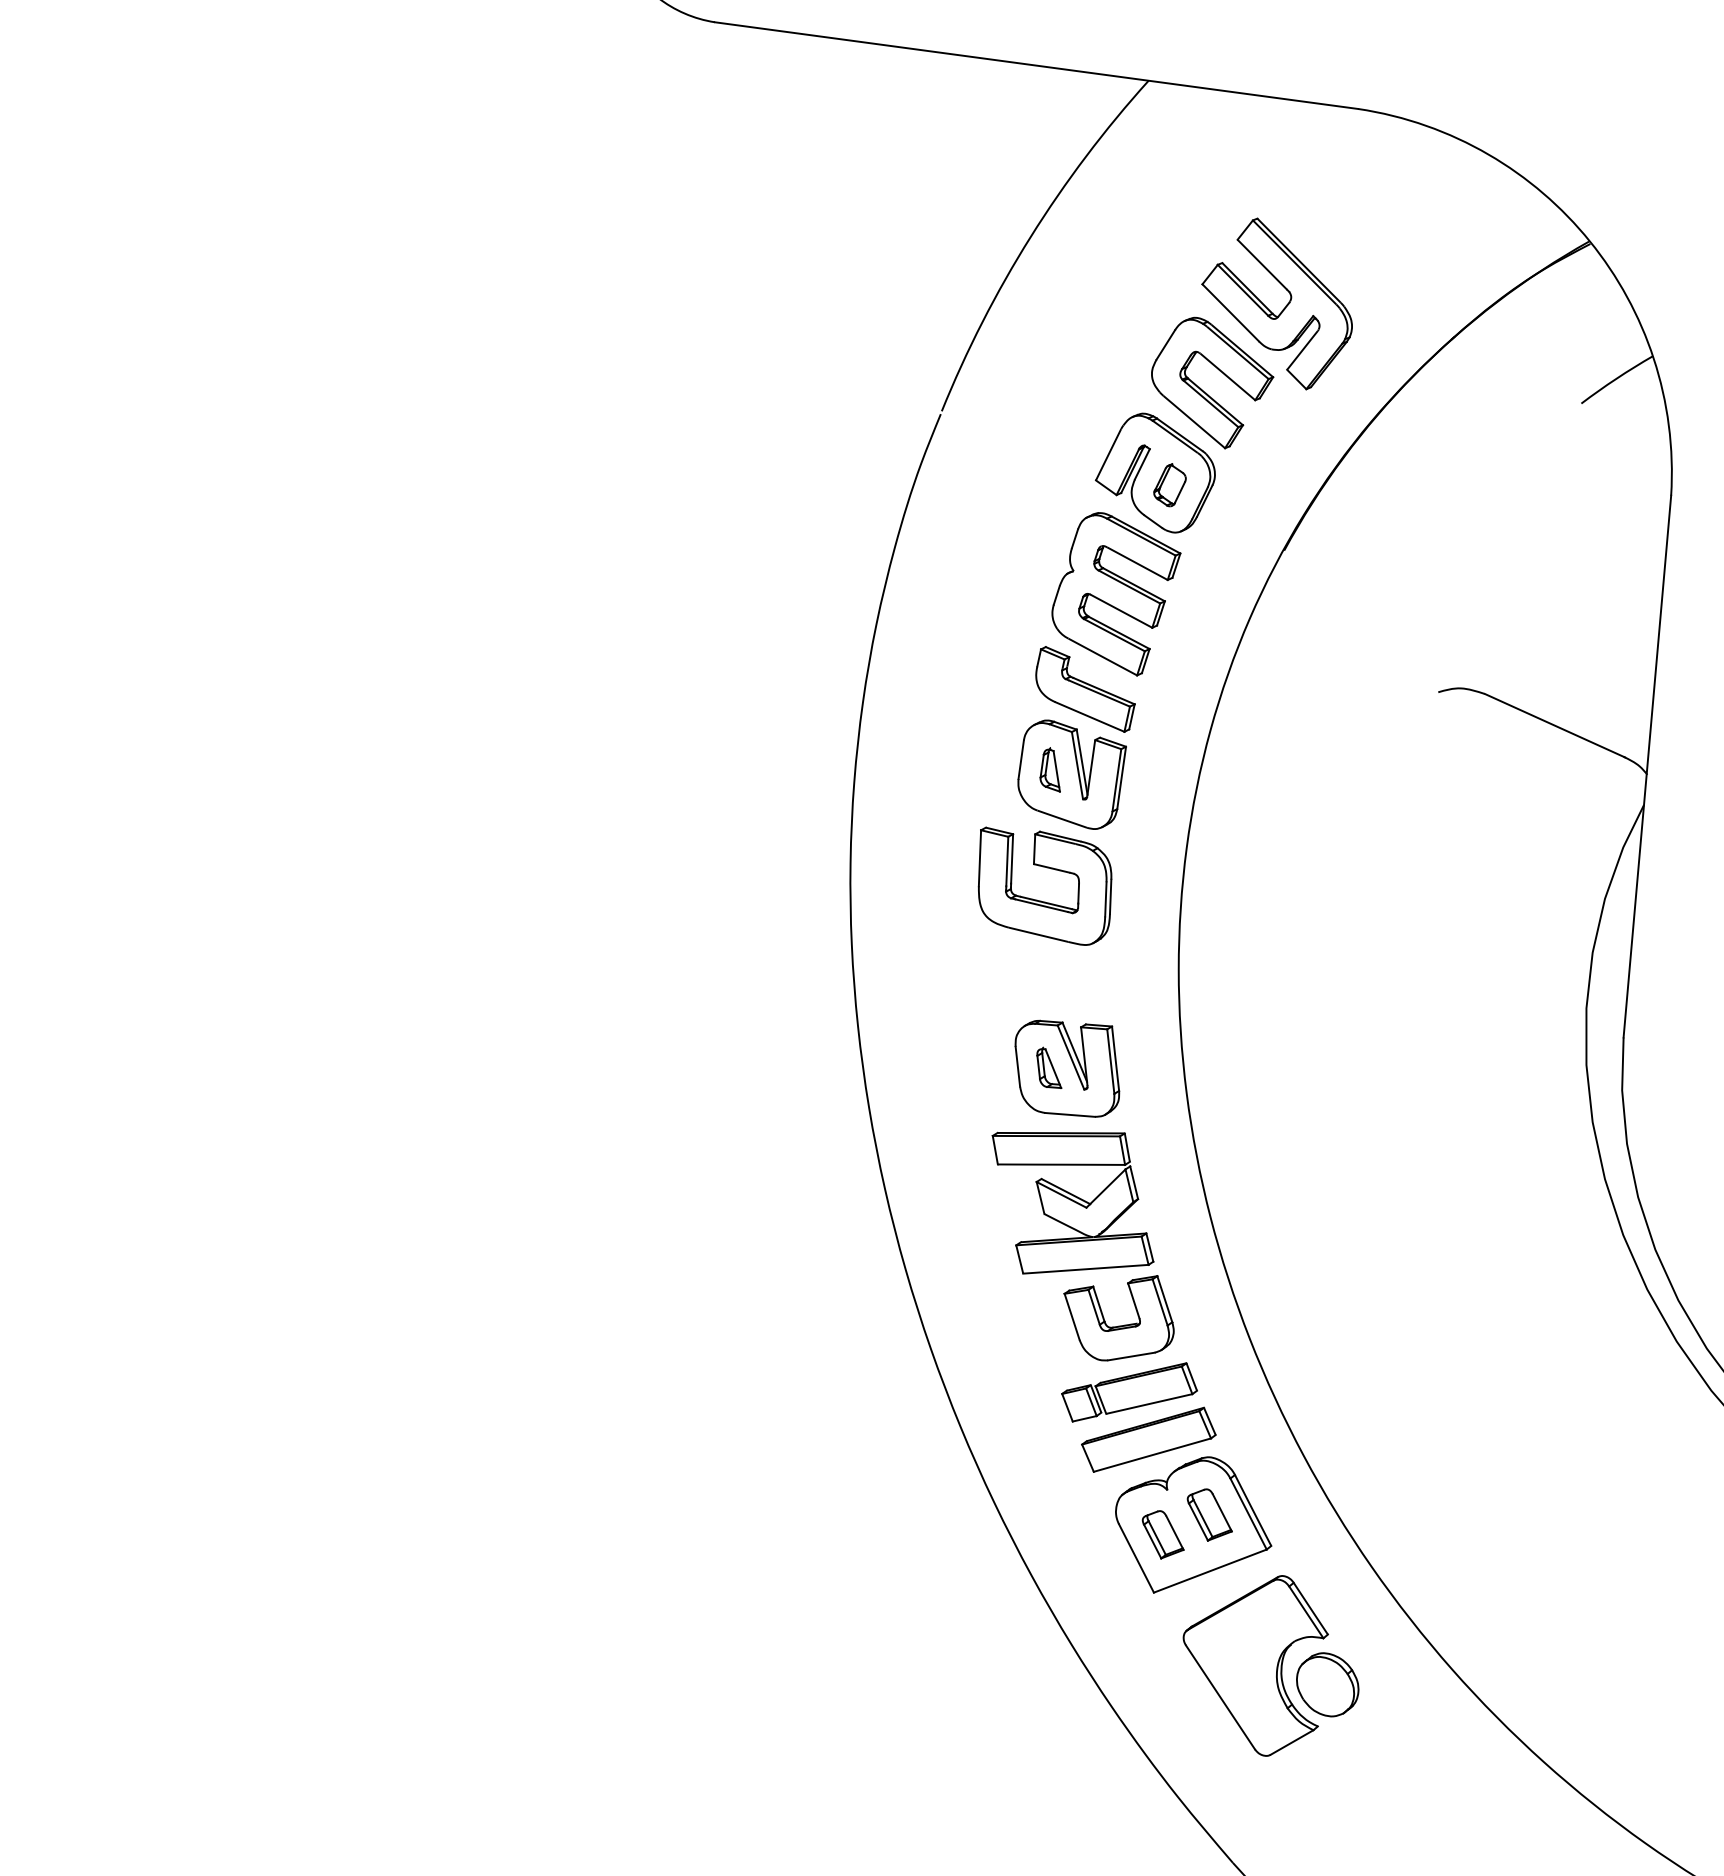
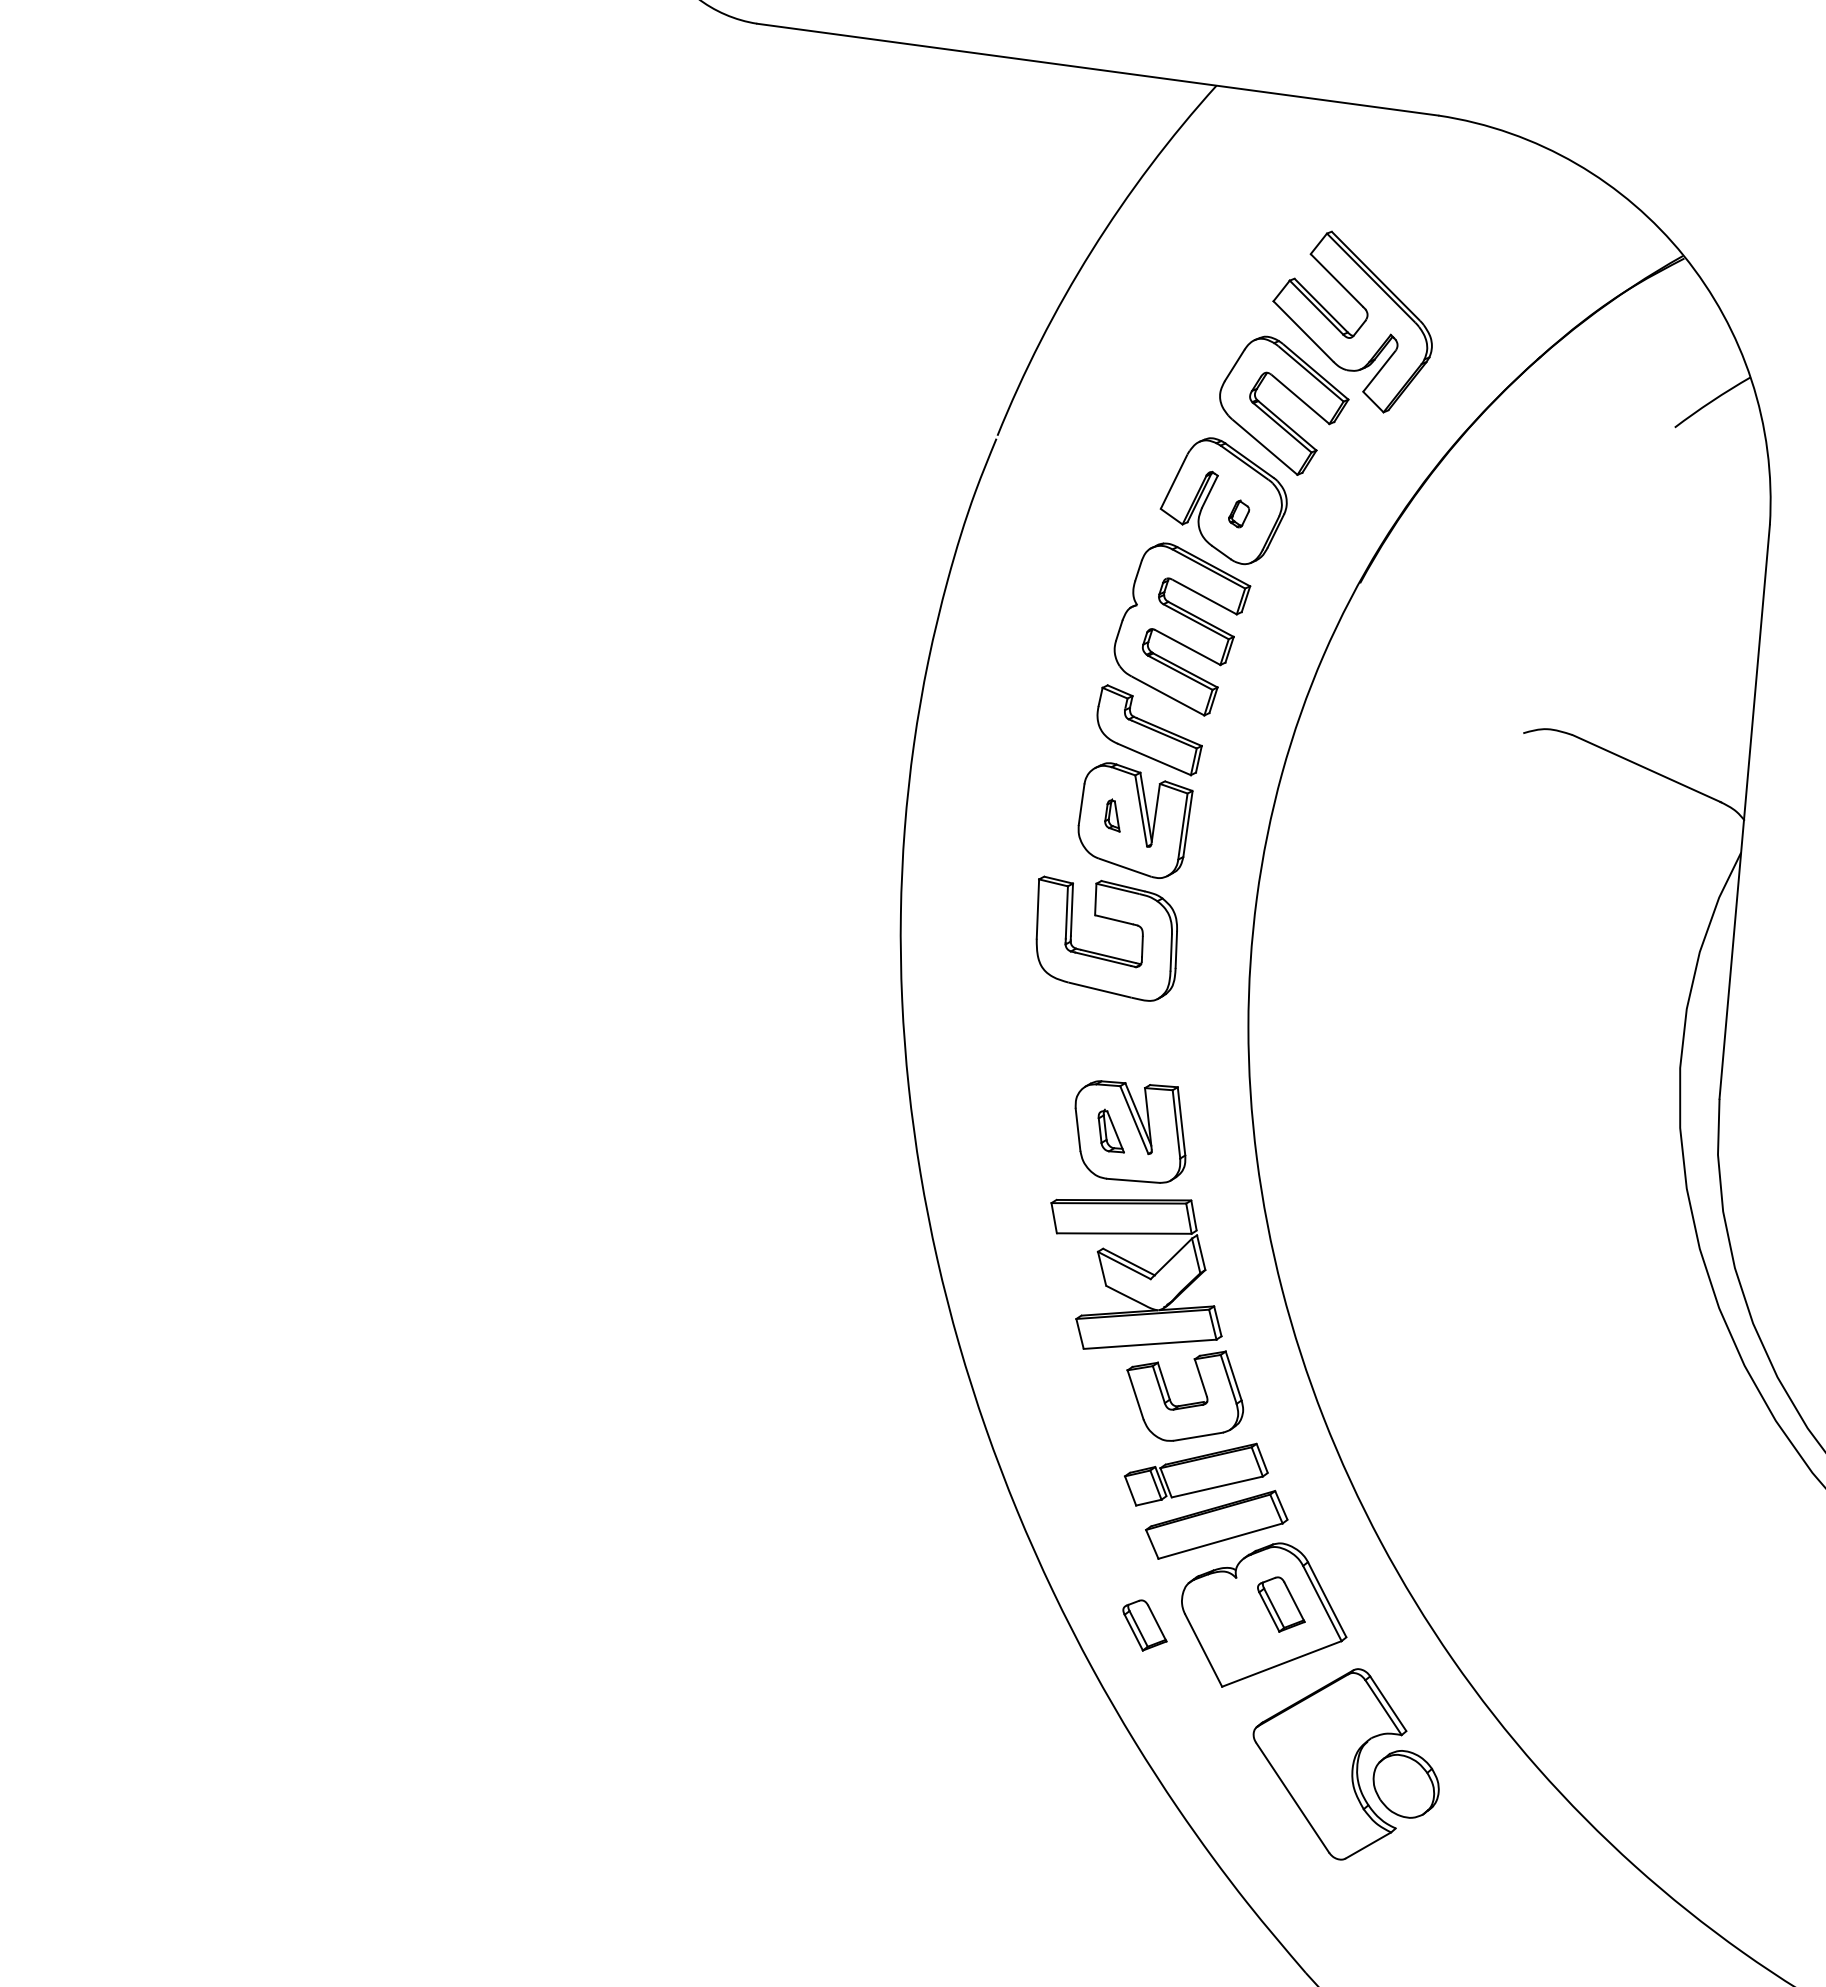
part: (1169, 484) -> (1238, 513), size x0.6
part: (1050, 769) -> (1112, 815), size x0.7
part: (1162, 1534) -> (1144, 1625), moved

